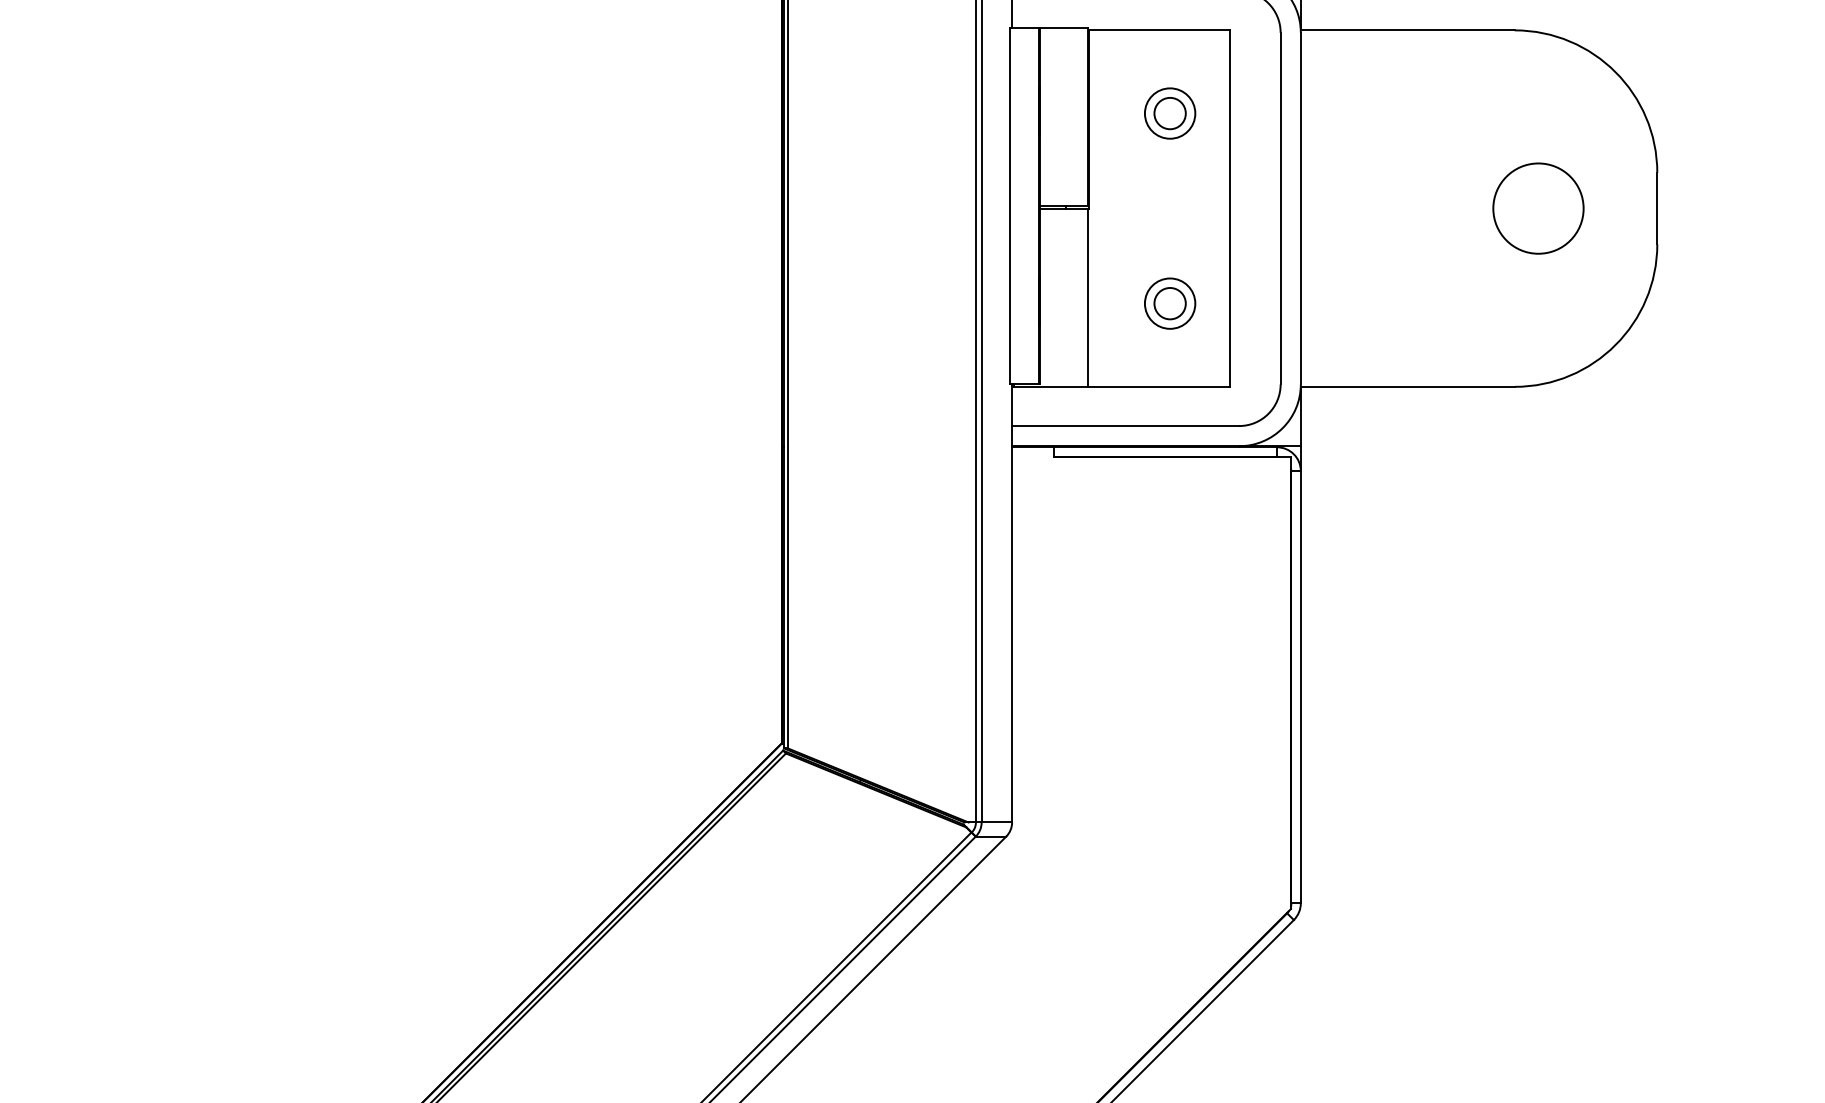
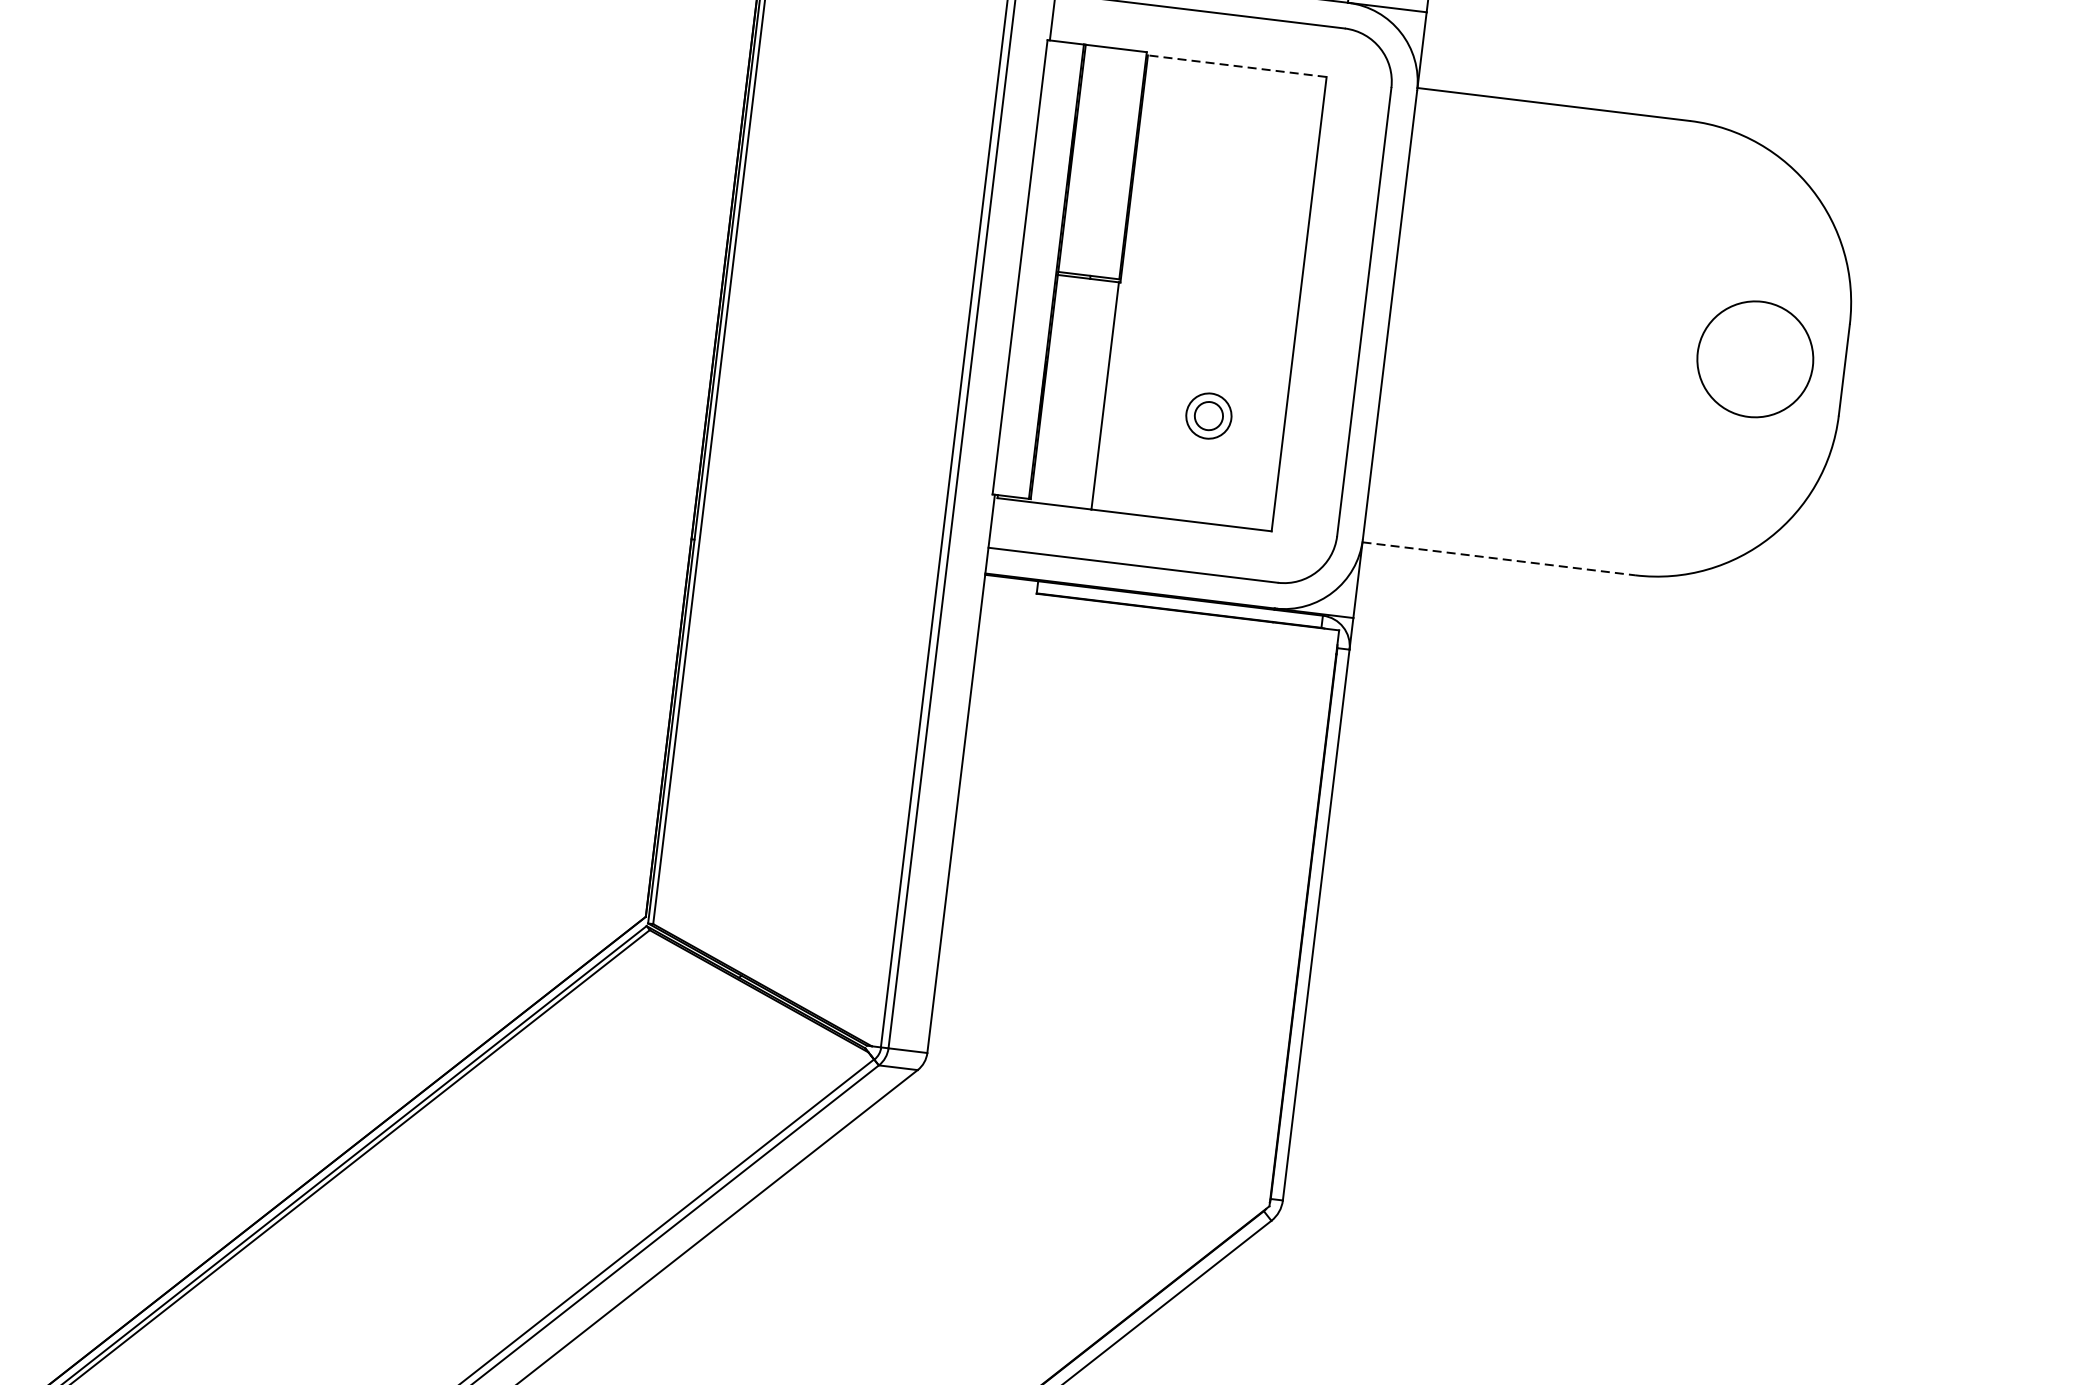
line: (1158, 30) -> (1236, 66), solid -> dashed
part: (1170, 113) -> (1238, 173), removed
circle: (1538, 208) -> (1755, 359), moved
part: (1170, 303) -> (1209, 415), size x0.7
line: (1407, 386) -> (1498, 558), solid -> dashed

